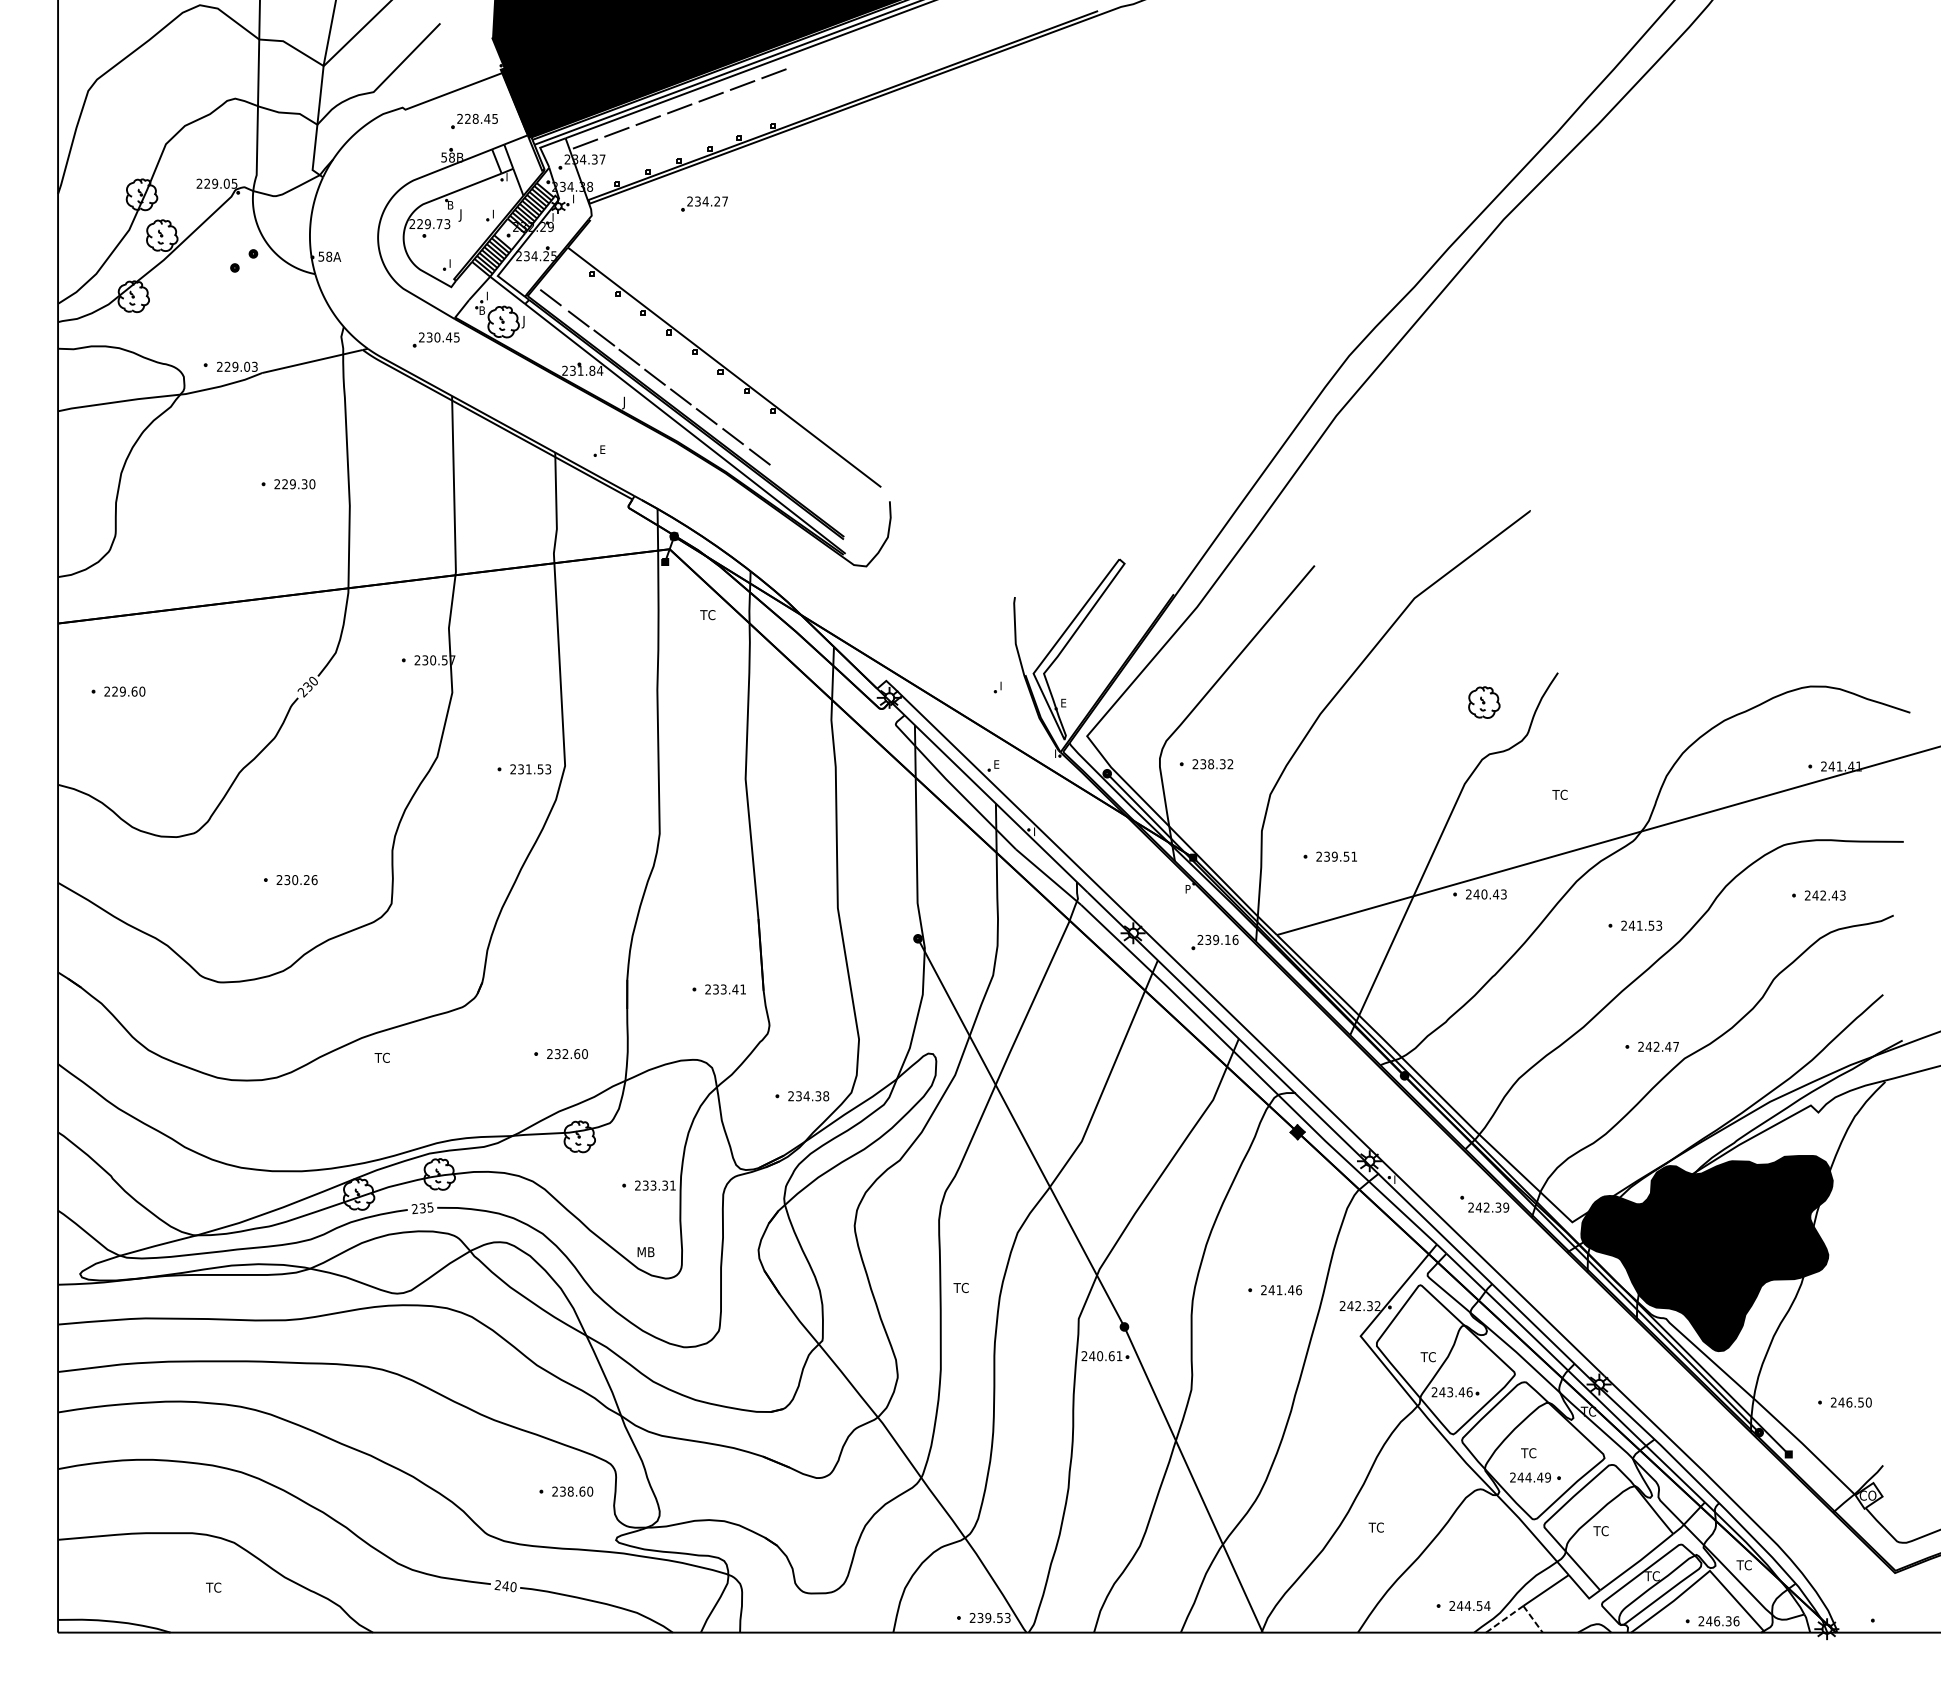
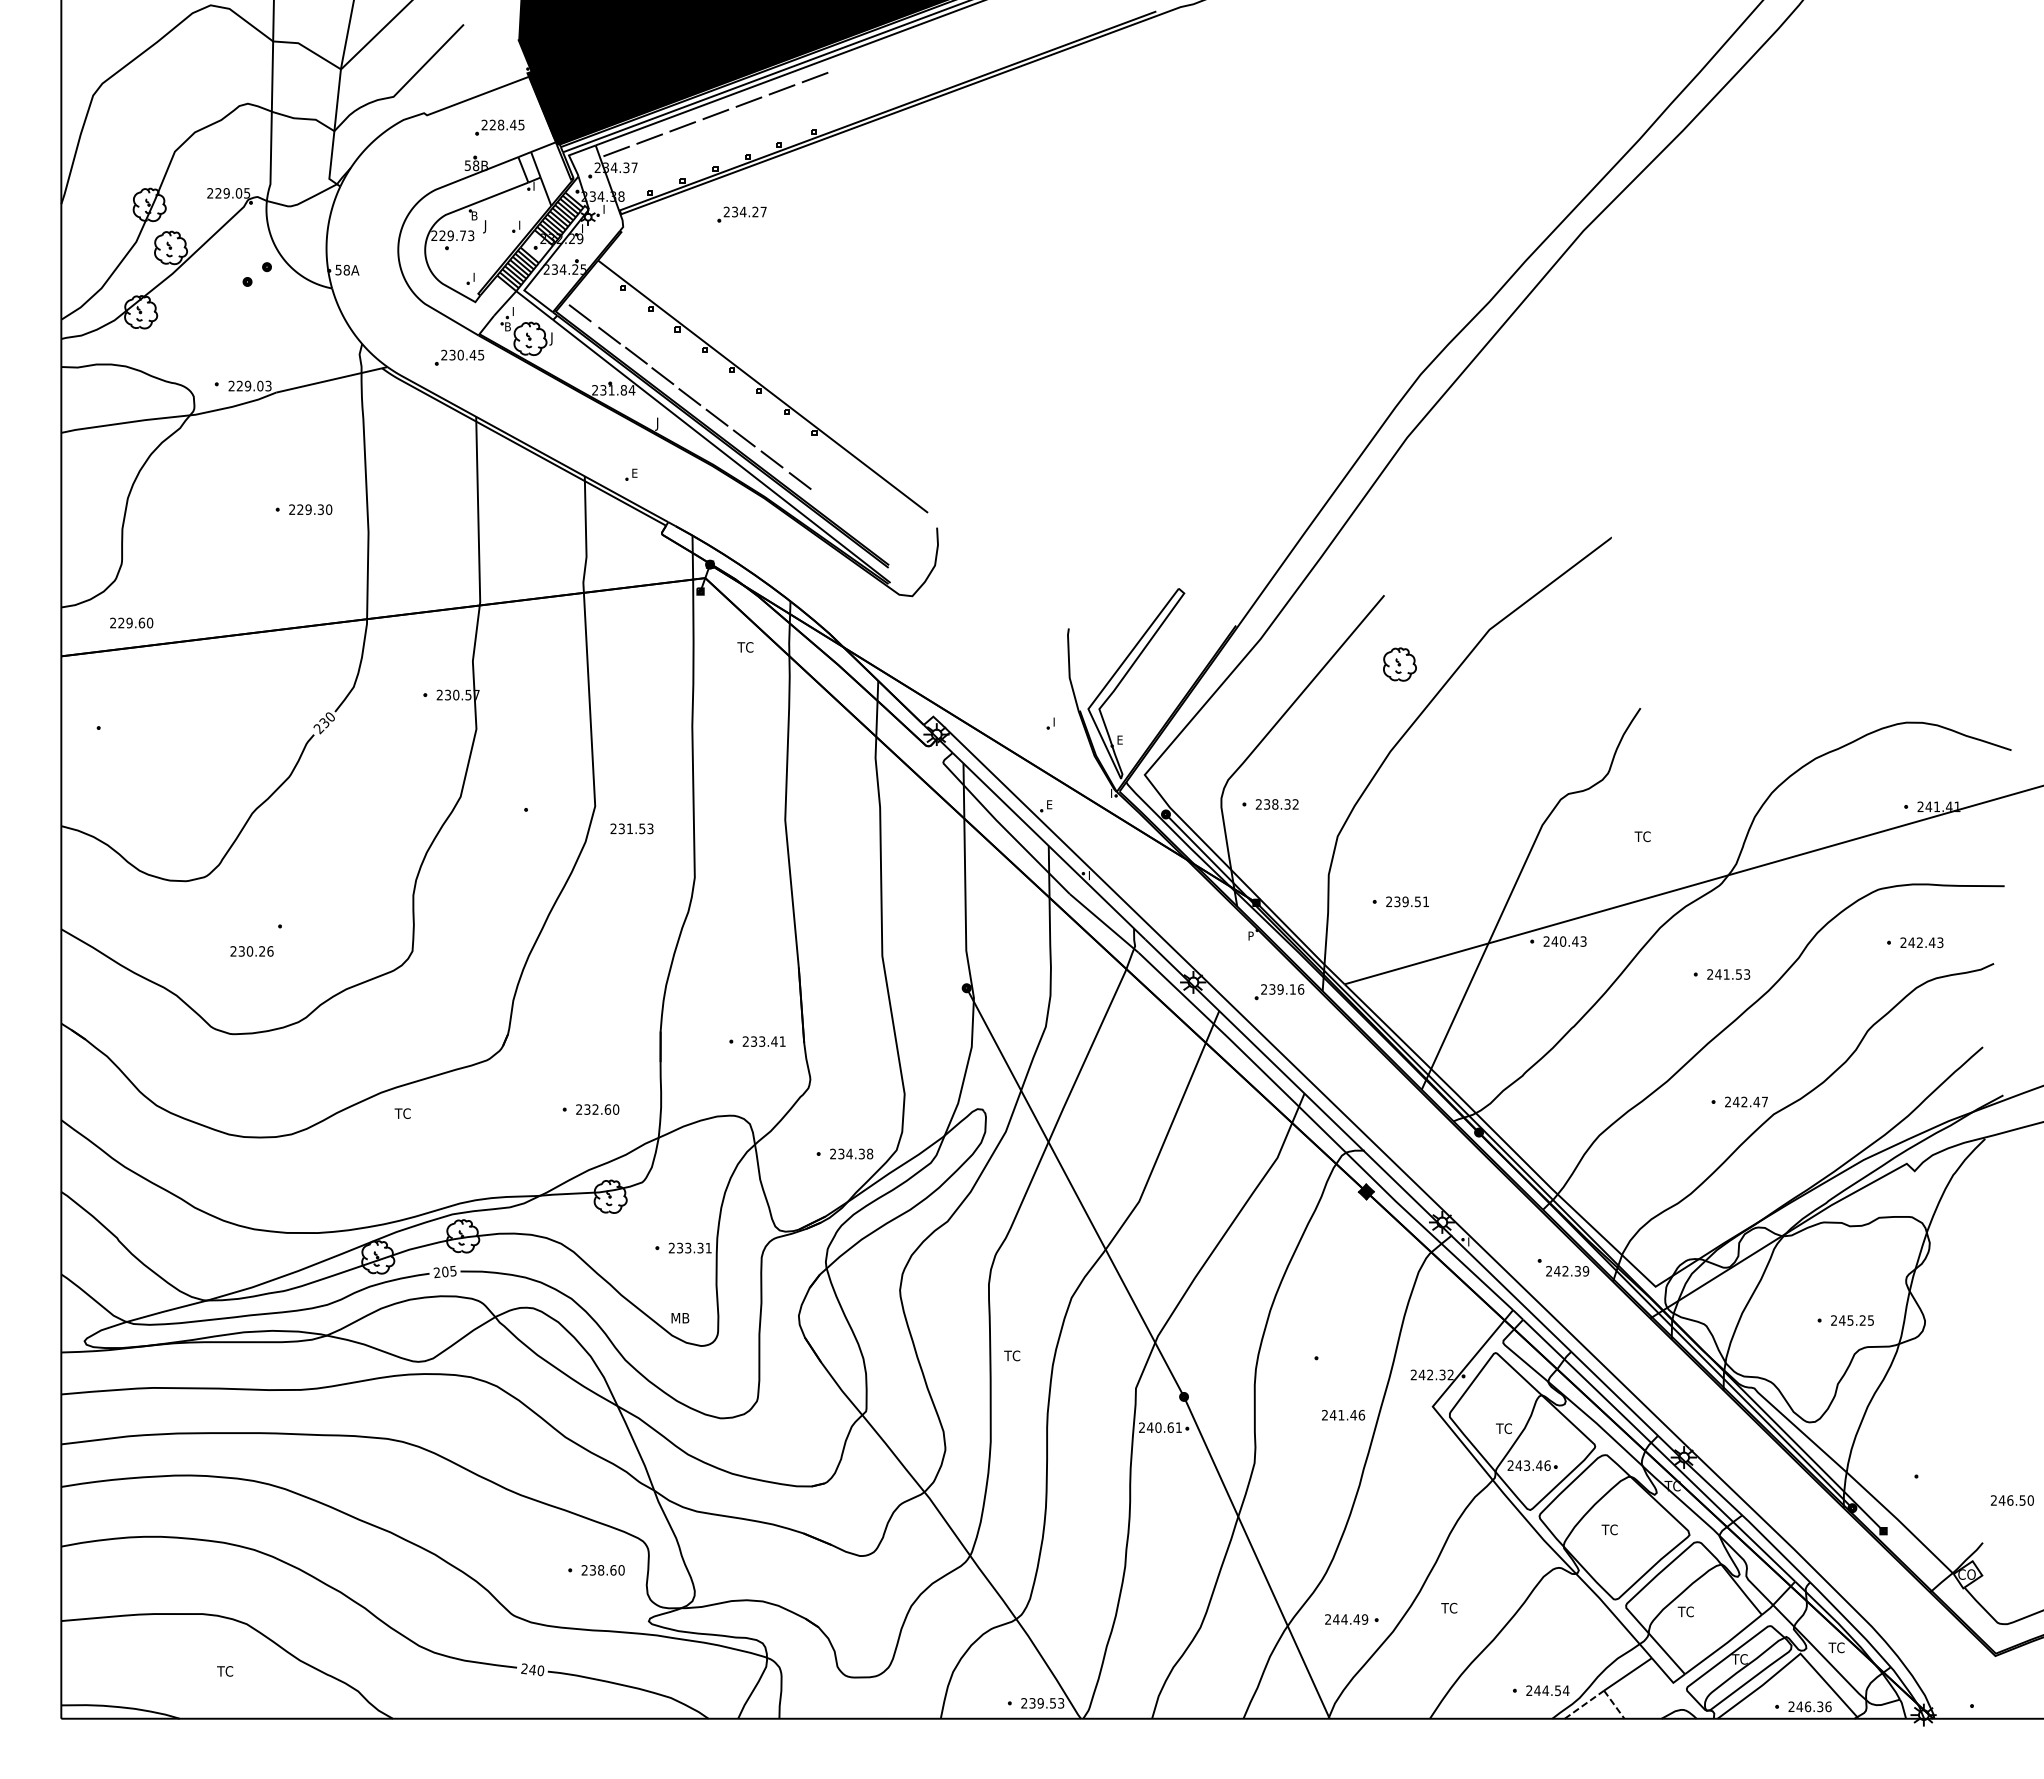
text: (124, 691) -> (131, 622), moved
part: (1483, 702) -> (1399, 664), moved
text: (530, 769) -> (631, 828), moved
text: (296, 880) -> (251, 951), moved
text: (422, 1207) -> (445, 1271), 235 -> 205
fill: (1707, 1253) -> (1797, 1319), removed
text: (1281, 1289) -> (1343, 1414), moved
text: (1851, 1402) -> (2012, 1500), moved
part: (1535, 1477) -> (1351, 1619), moved

